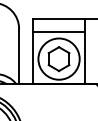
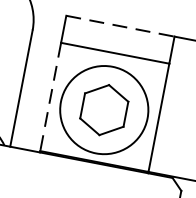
line: (59, 19) -> (121, 27), solid -> dashed
line: (33, 57) -> (51, 96), solid -> dashed

